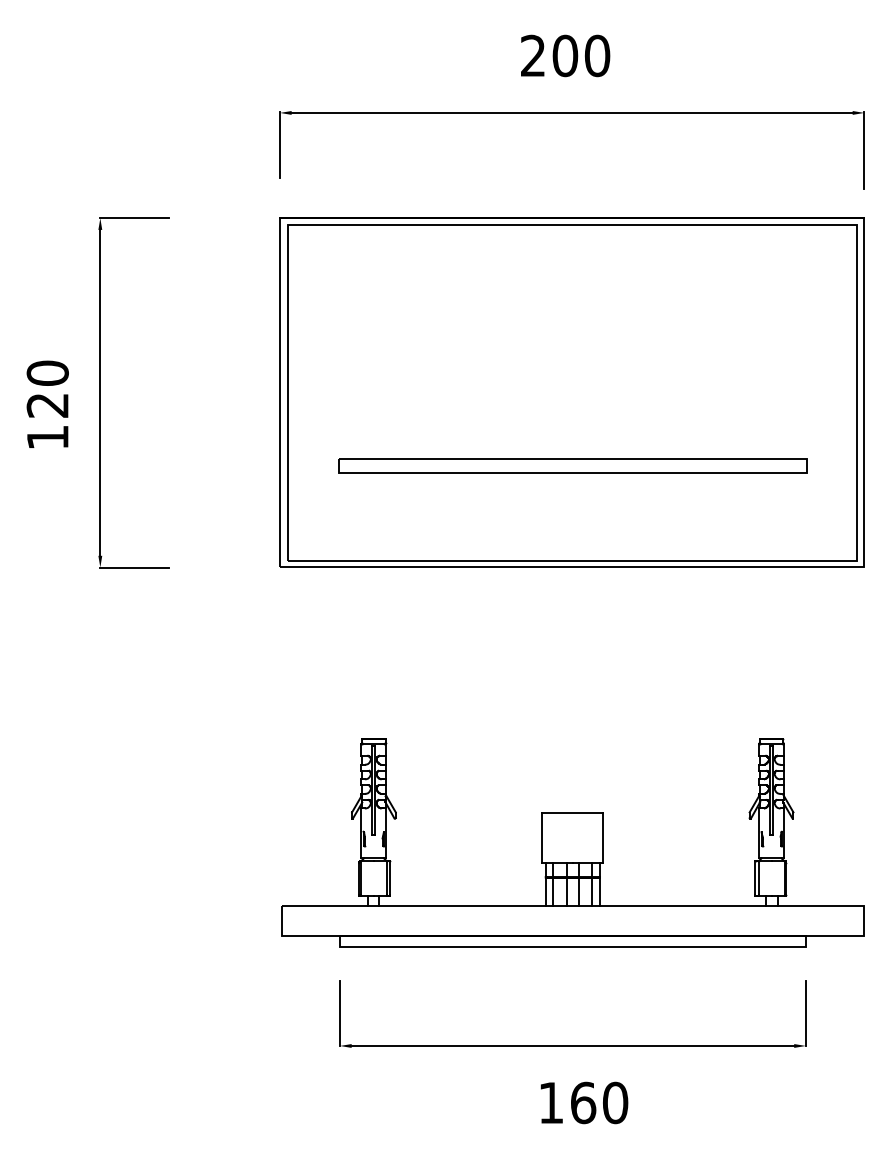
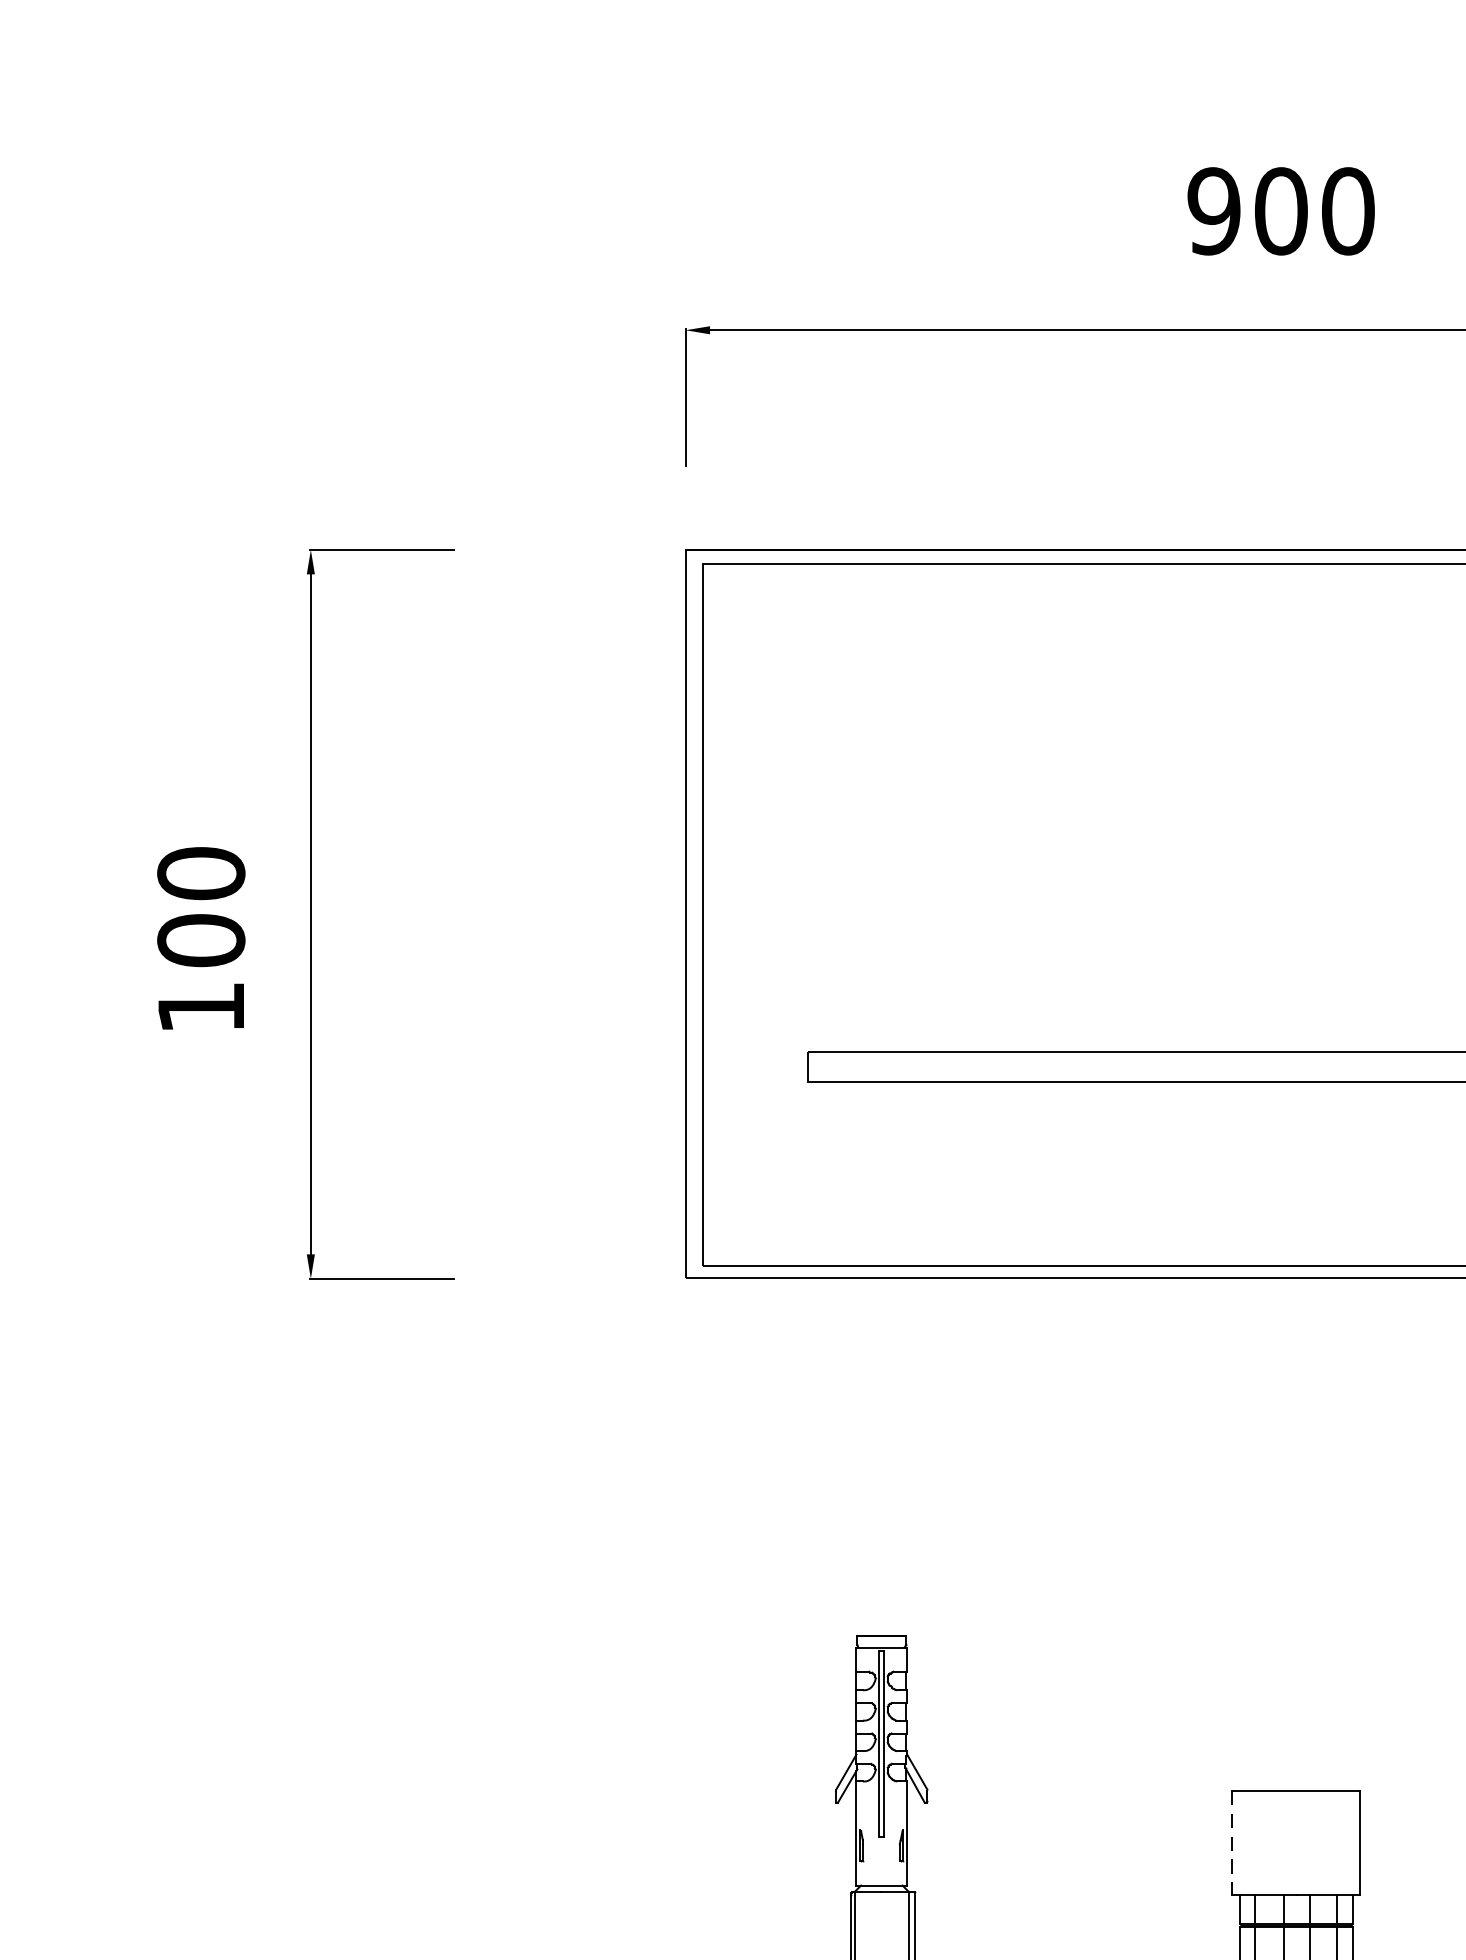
text: (532, 55) -> (1212, 210), 200 -> 900
text: (47, 405) -> (200, 940), 120 -> 100
line: (541, 837) -> (1231, 1842), solid -> dashed

